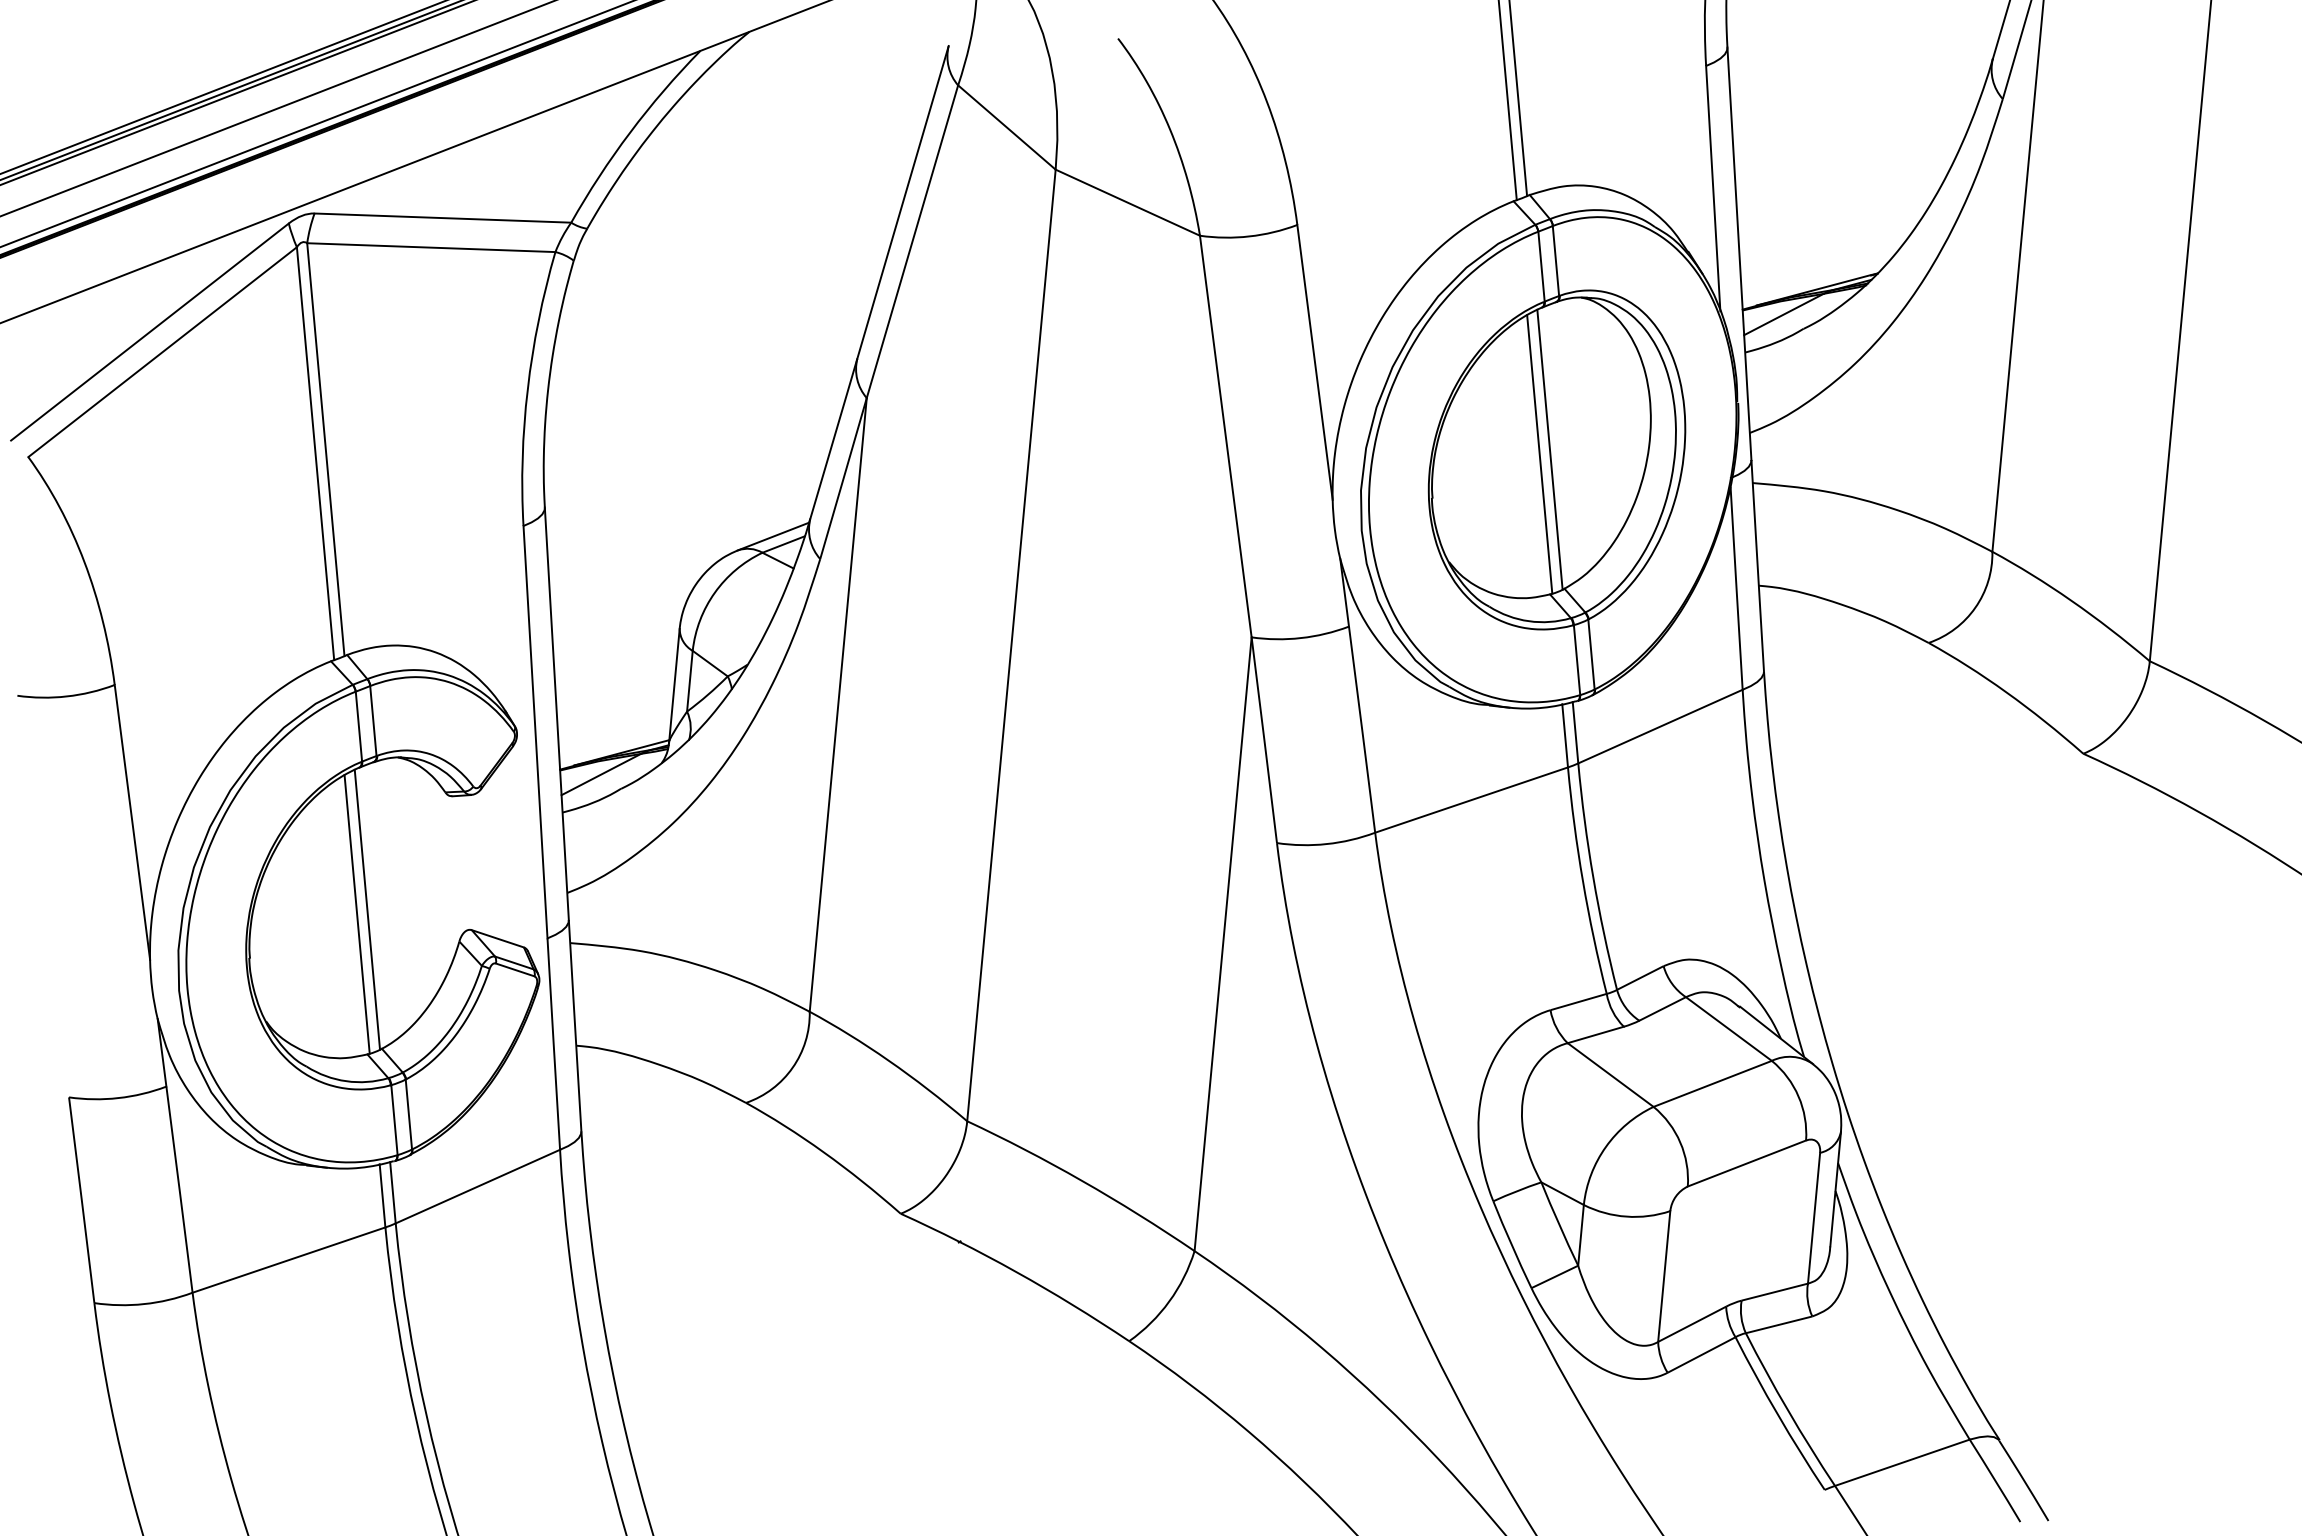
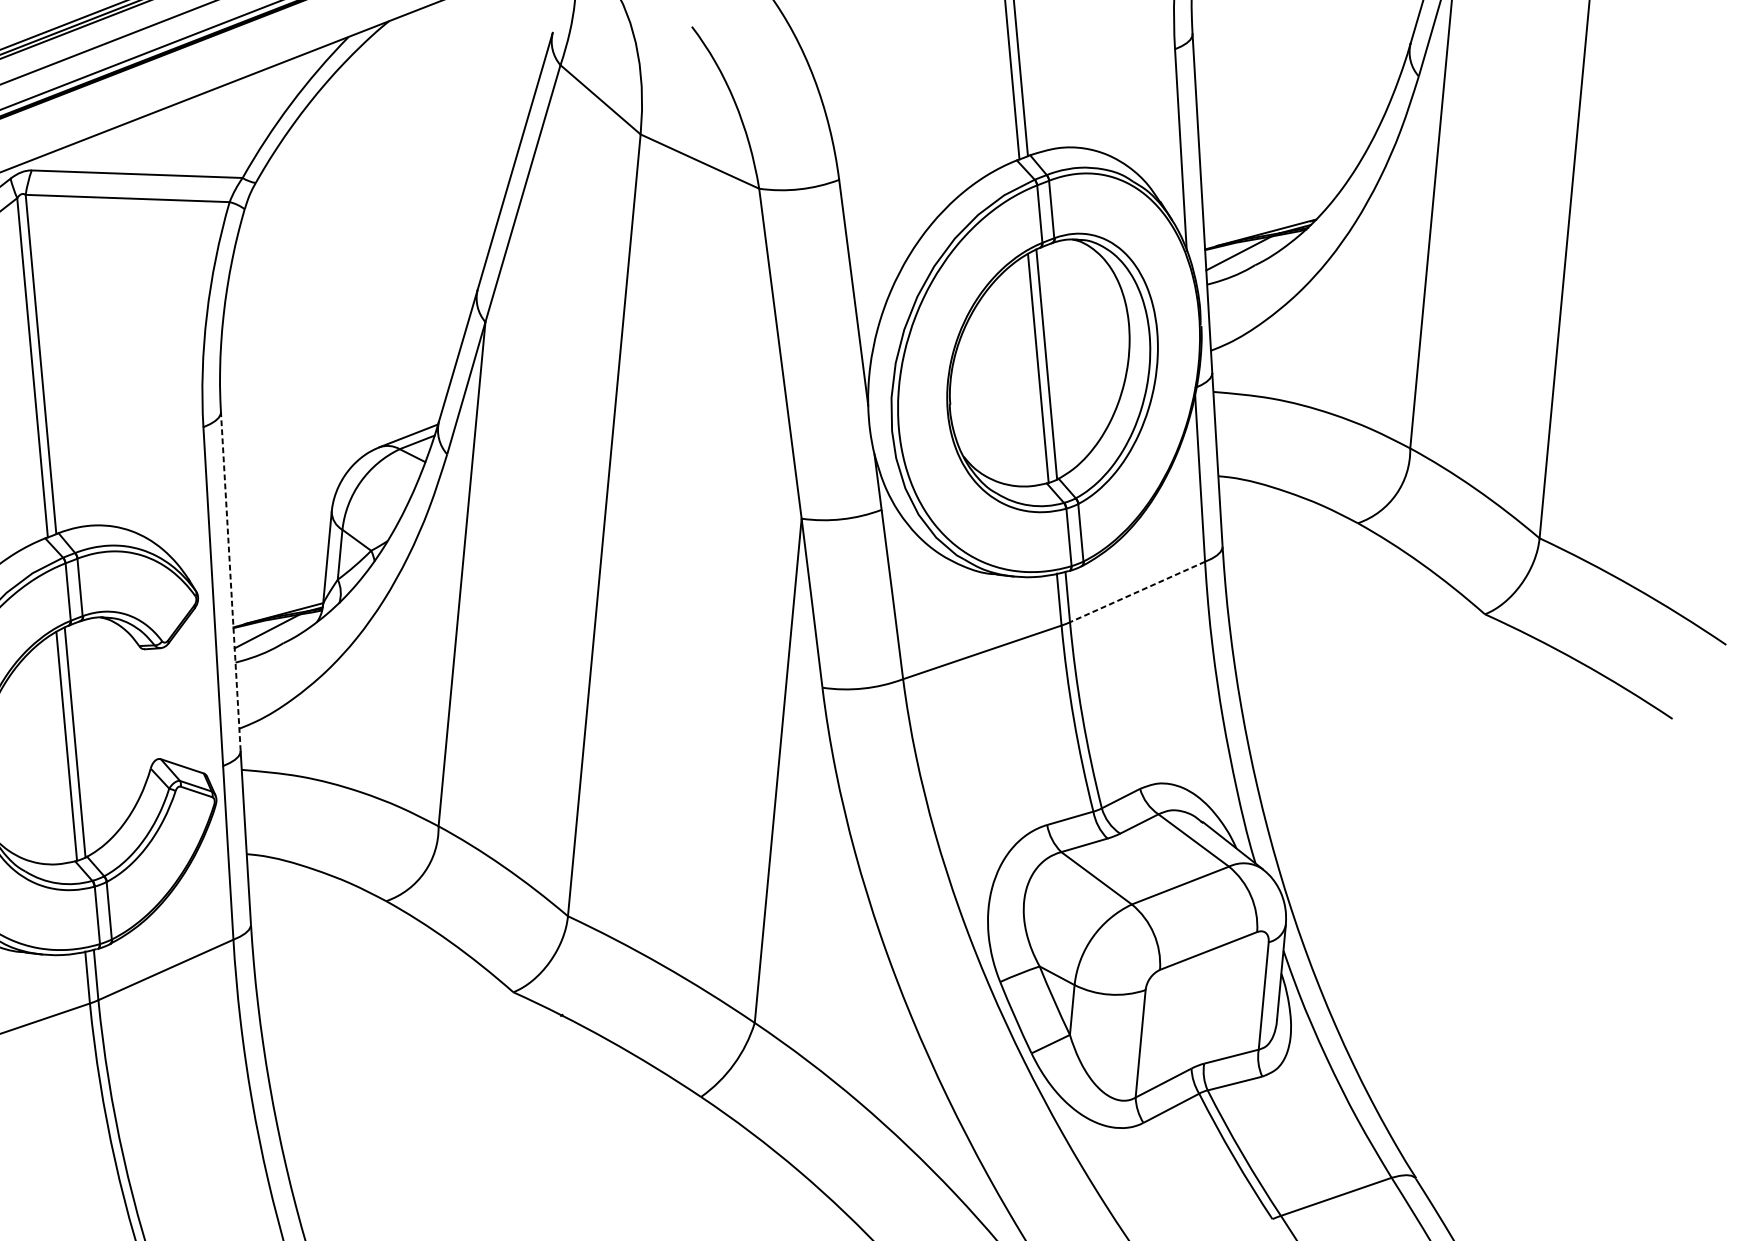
line: (556, 713) -> (230, 581), solid -> dashed
line: (1660, 726) -> (1137, 591), solid -> dashed

